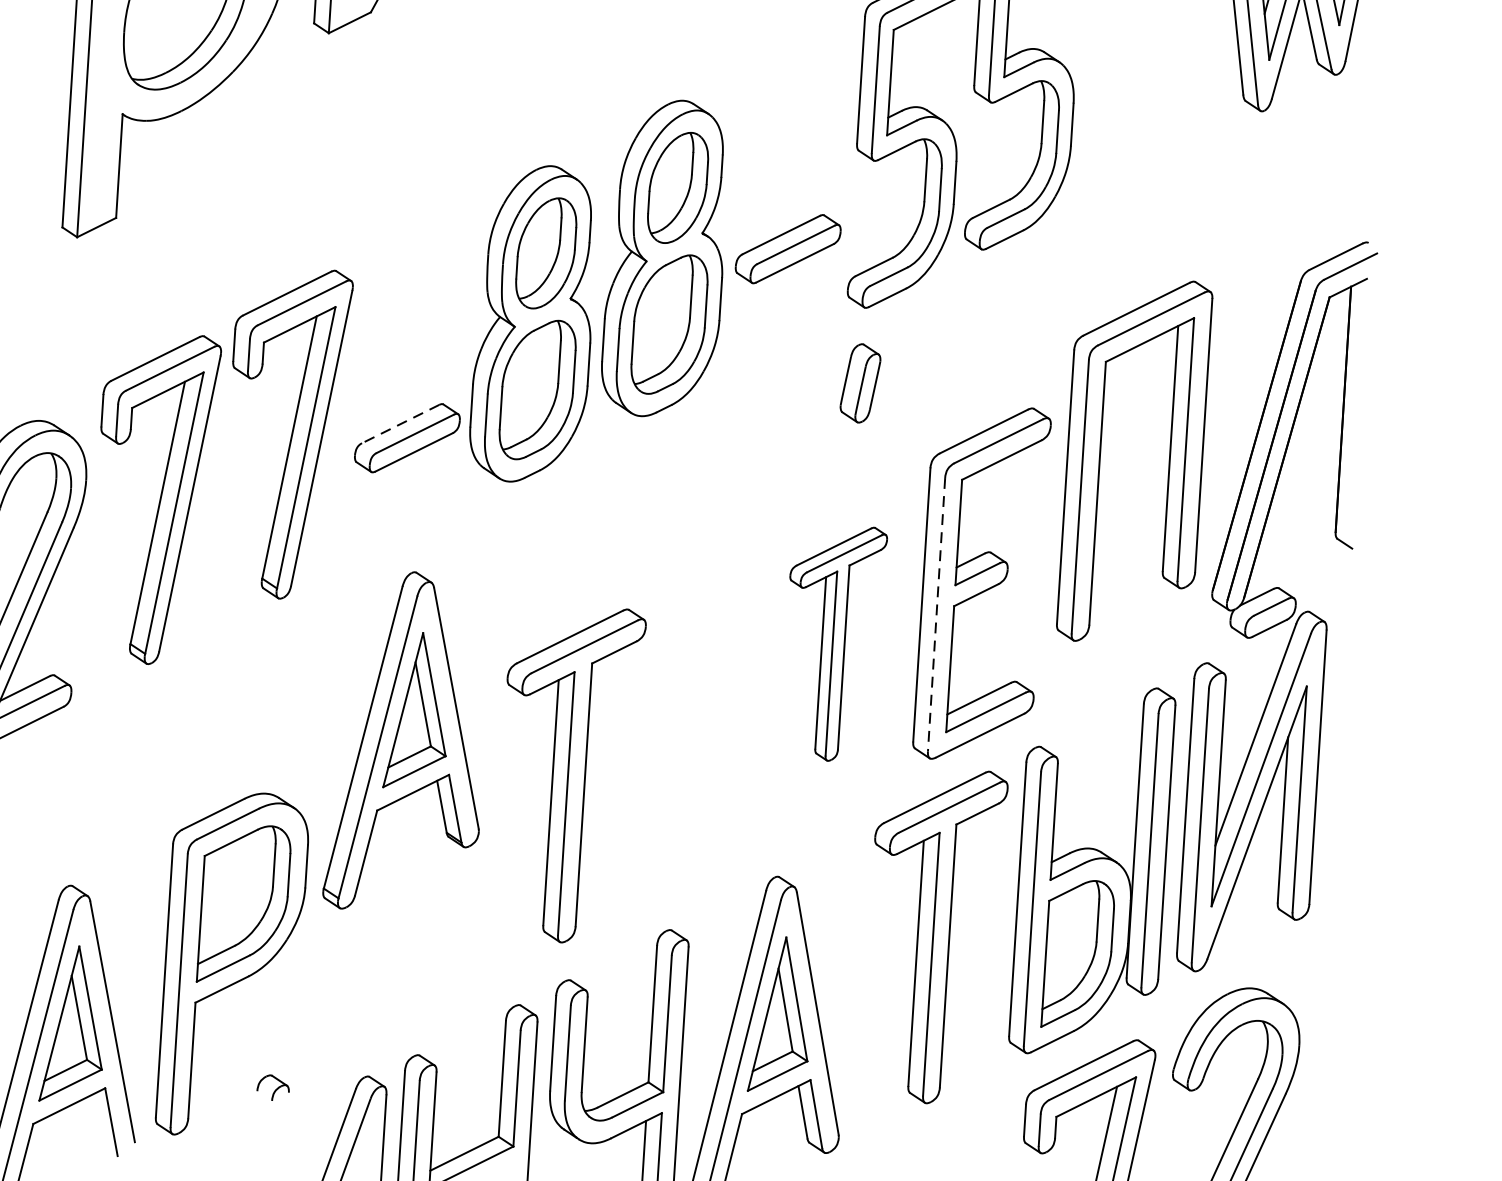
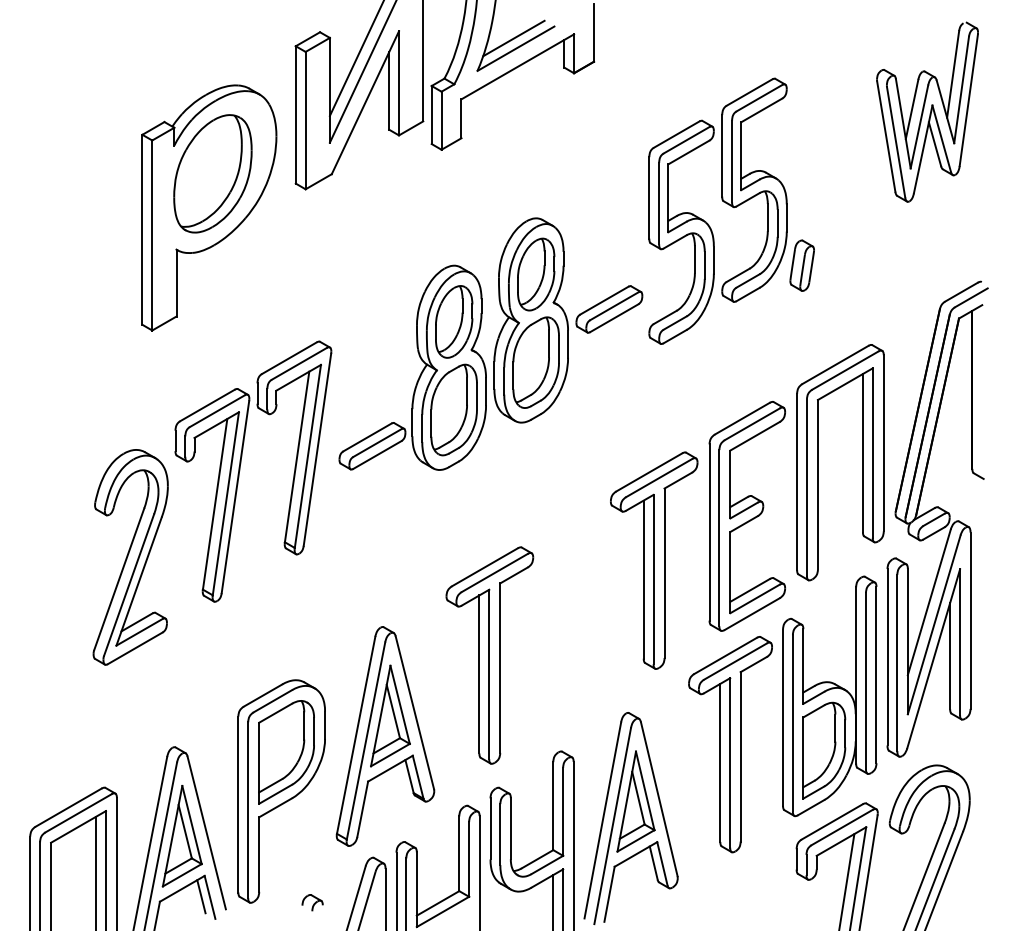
part: (859, 382) -> (801, 265), moved
line: (400, 424) -> (367, 437), dashed -> solid
part: (1100, 458) -> (818, 462), moved
line: (936, 615) -> (719, 538), dashed -> solid
part: (833, 642) -> (654, 560), size x1.43
part: (408, 742) -> (385, 736), moved
part: (273, 1087) -> (312, 902), moved
line: (98, 1119) -> (201, 896), added

